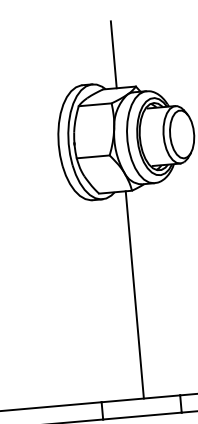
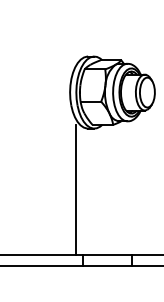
line: (114, 55) -> (109, 39), removed
line: (135, 294) -> (76, 189), moved

